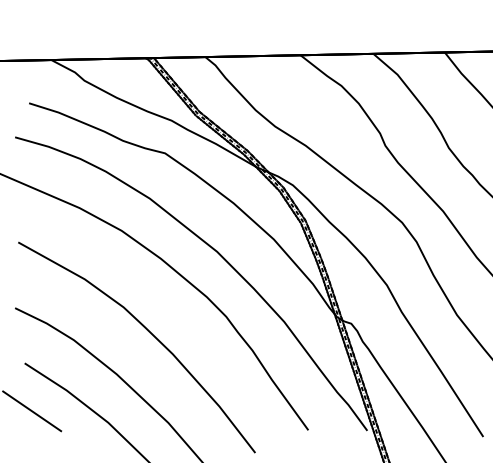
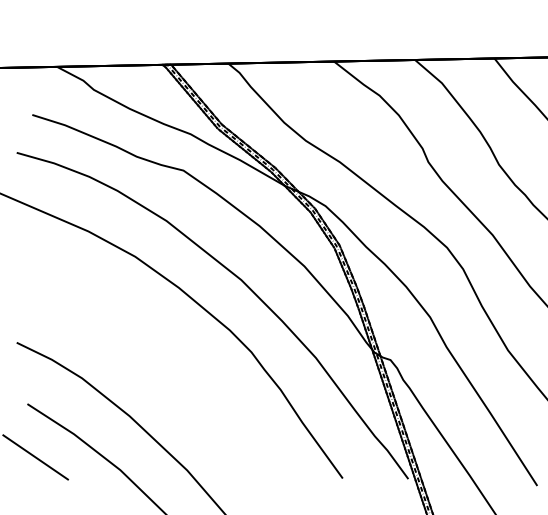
curve: (148, 332) -> (165, 369), removed

